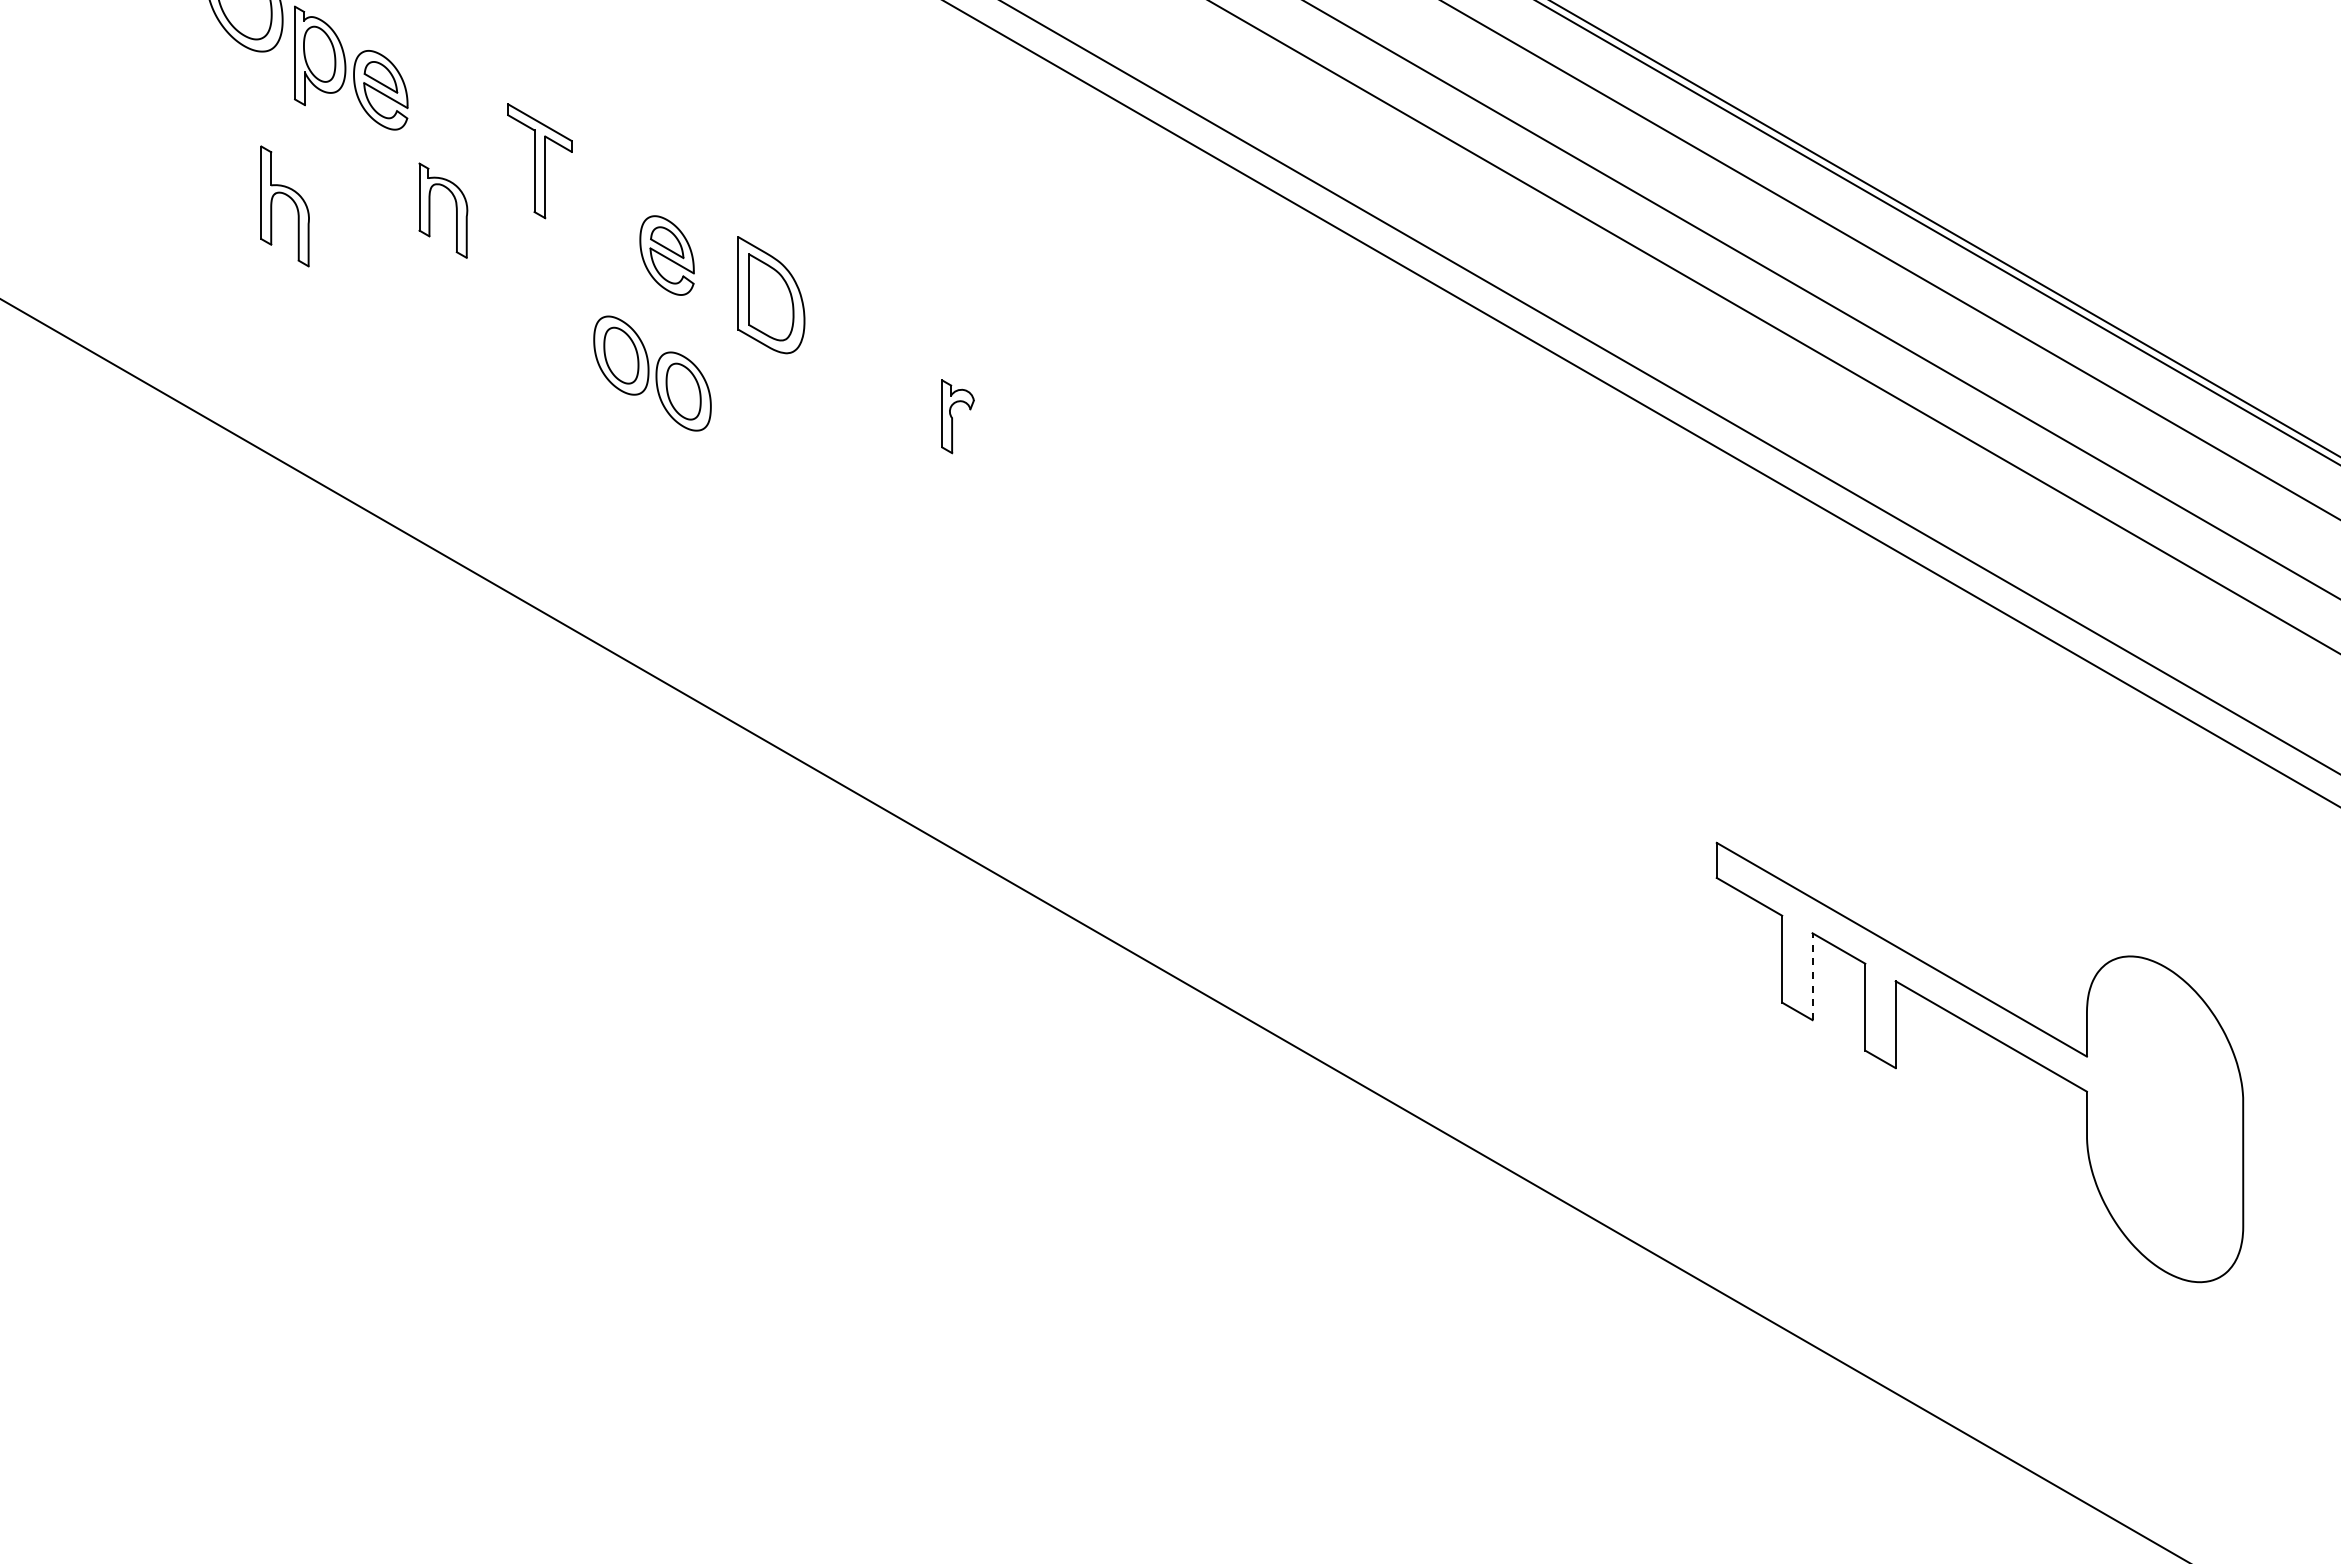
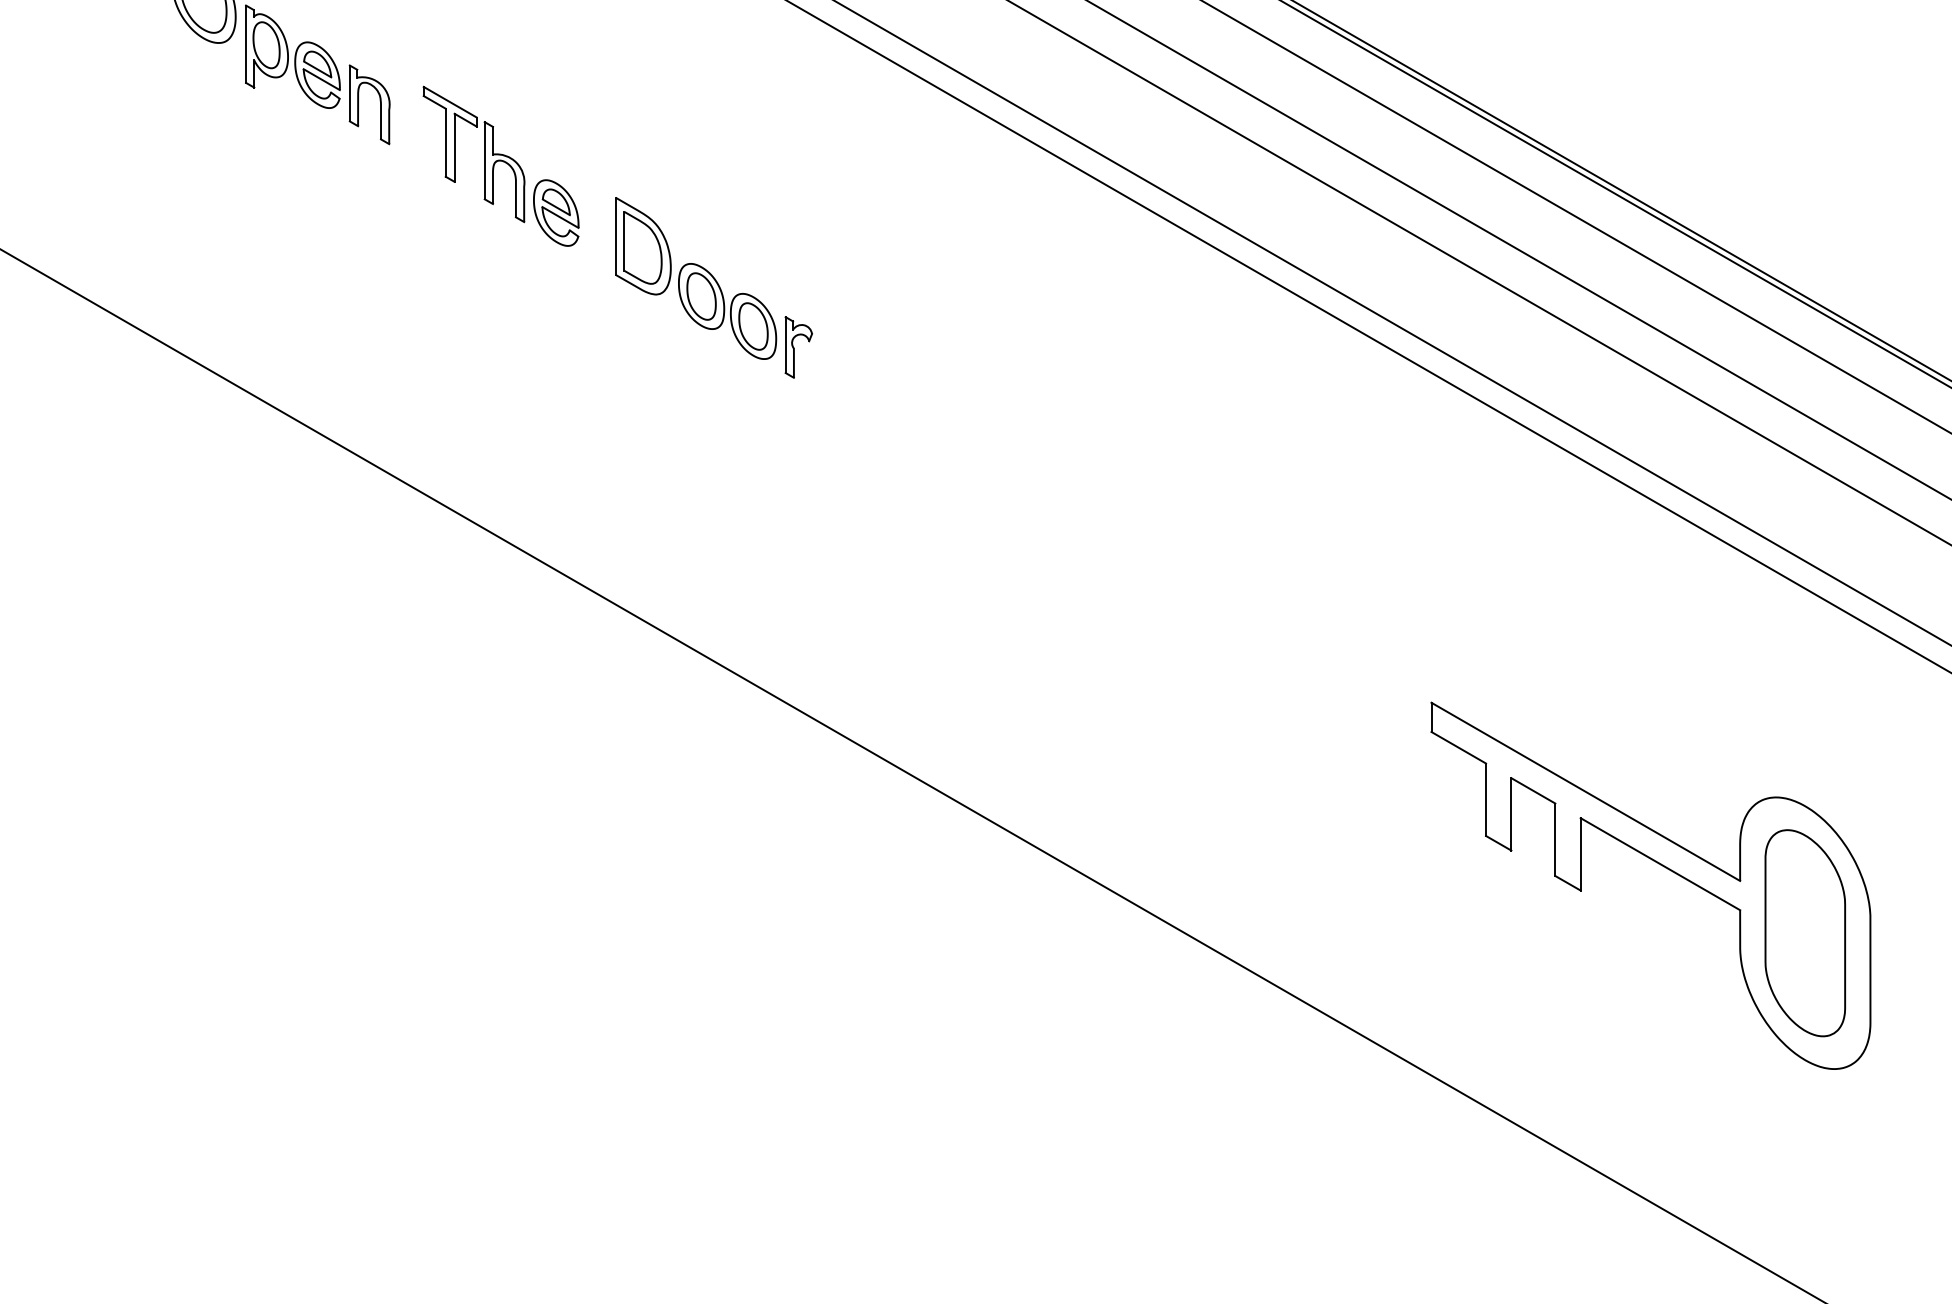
part: (291, 200) -> (509, 167), moved
part: (455, 207) -> (379, 102), moved
part: (652, 373) -> (727, 311), moved
line: (1812, 976) -> (1511, 814), dashed -> solid
part: (2164, 1118) -> (1804, 932), added

